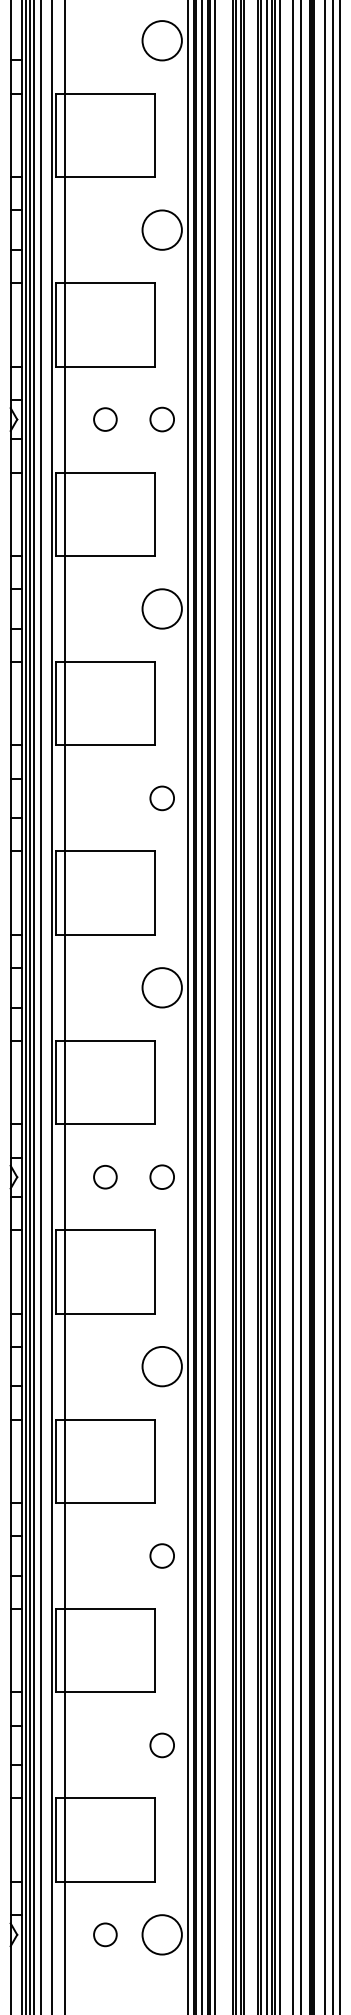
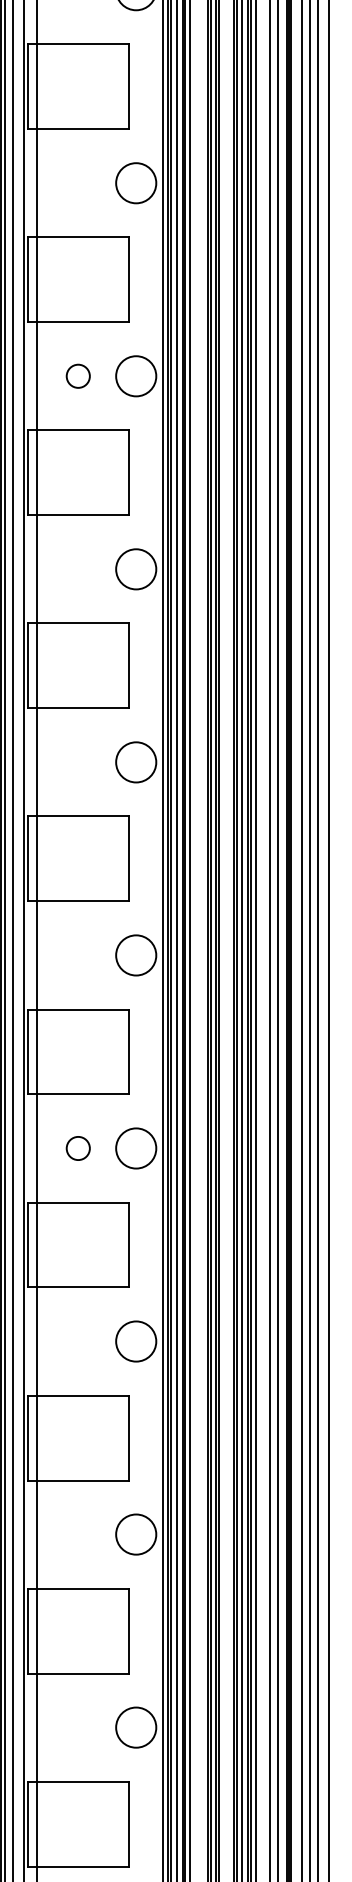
circle: (161, 419) -> (135, 376), size x1.67
circle: (161, 798) -> (135, 762), size x1.67
circle: (161, 1176) -> (135, 1147), size x1.67
circle: (161, 1555) -> (135, 1534), size x1.67
circle: (161, 1745) -> (135, 1727), size x1.67

